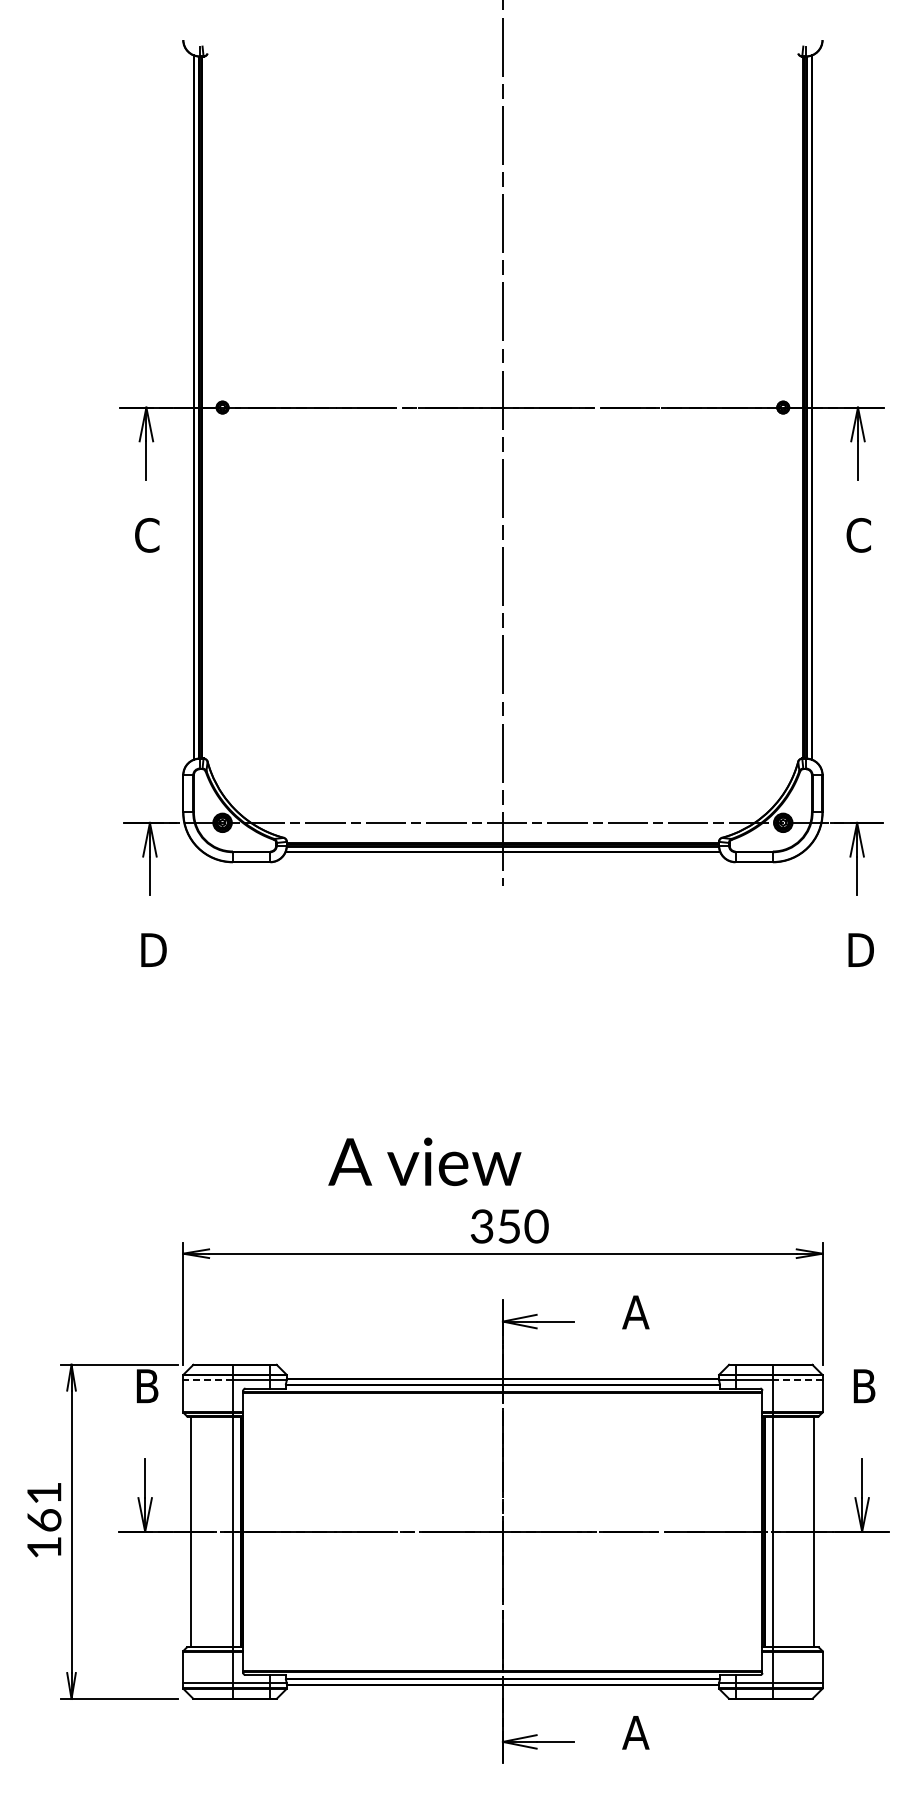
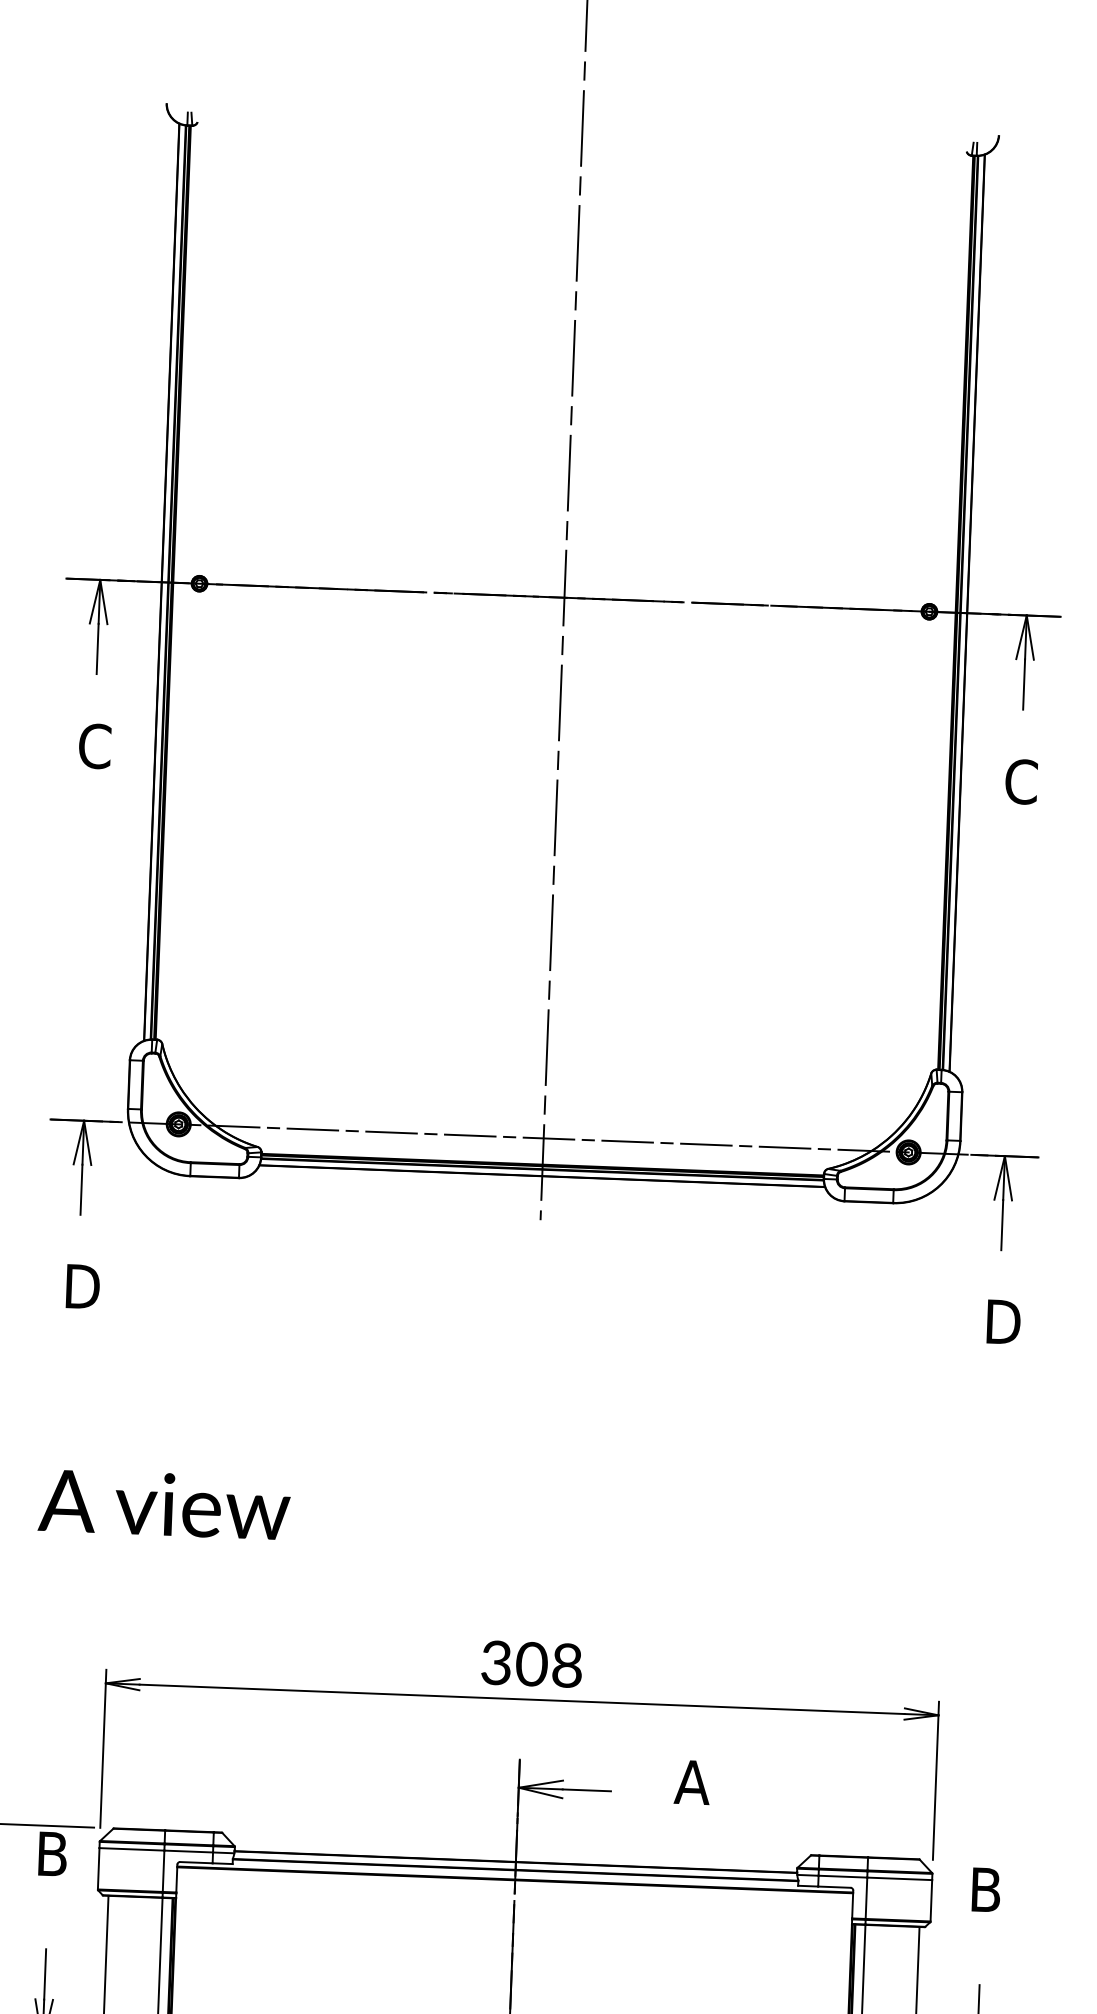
text: (424, 1161) -> (164, 1504), moved
text: (522, 1226) -> (549, 1664), 350 -> 308
line: (208, 1380) -> (132, 1849), dashed -> solid
line: (797, 1380) -> (899, 1879), dashed -> solid

